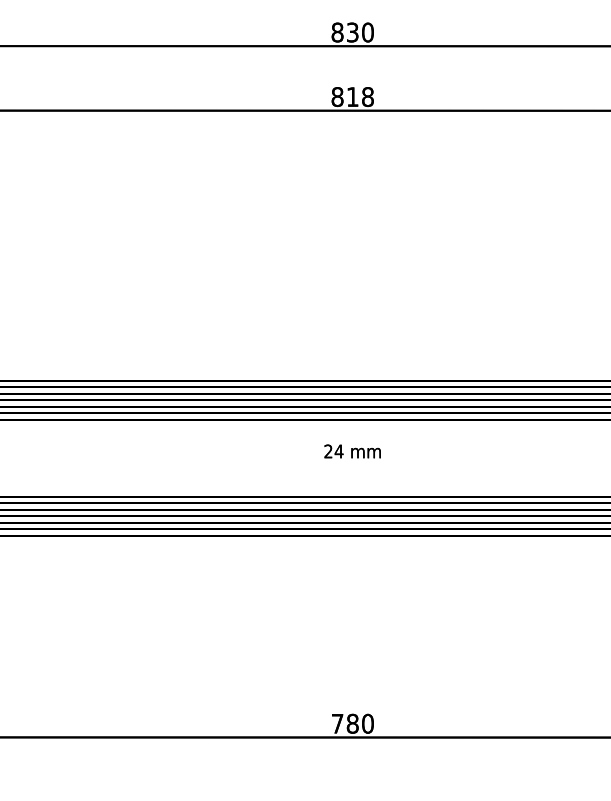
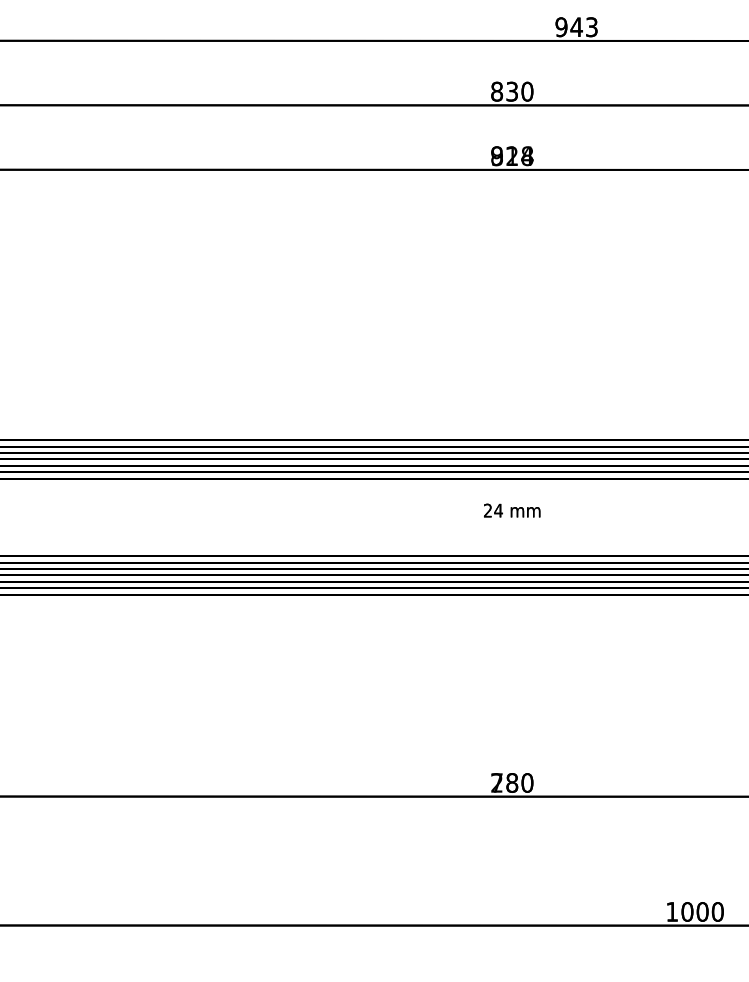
text: (353, 97) -> (512, 156), 818 -> 924
text: (337, 723) -> (496, 782), 780 -> 280

